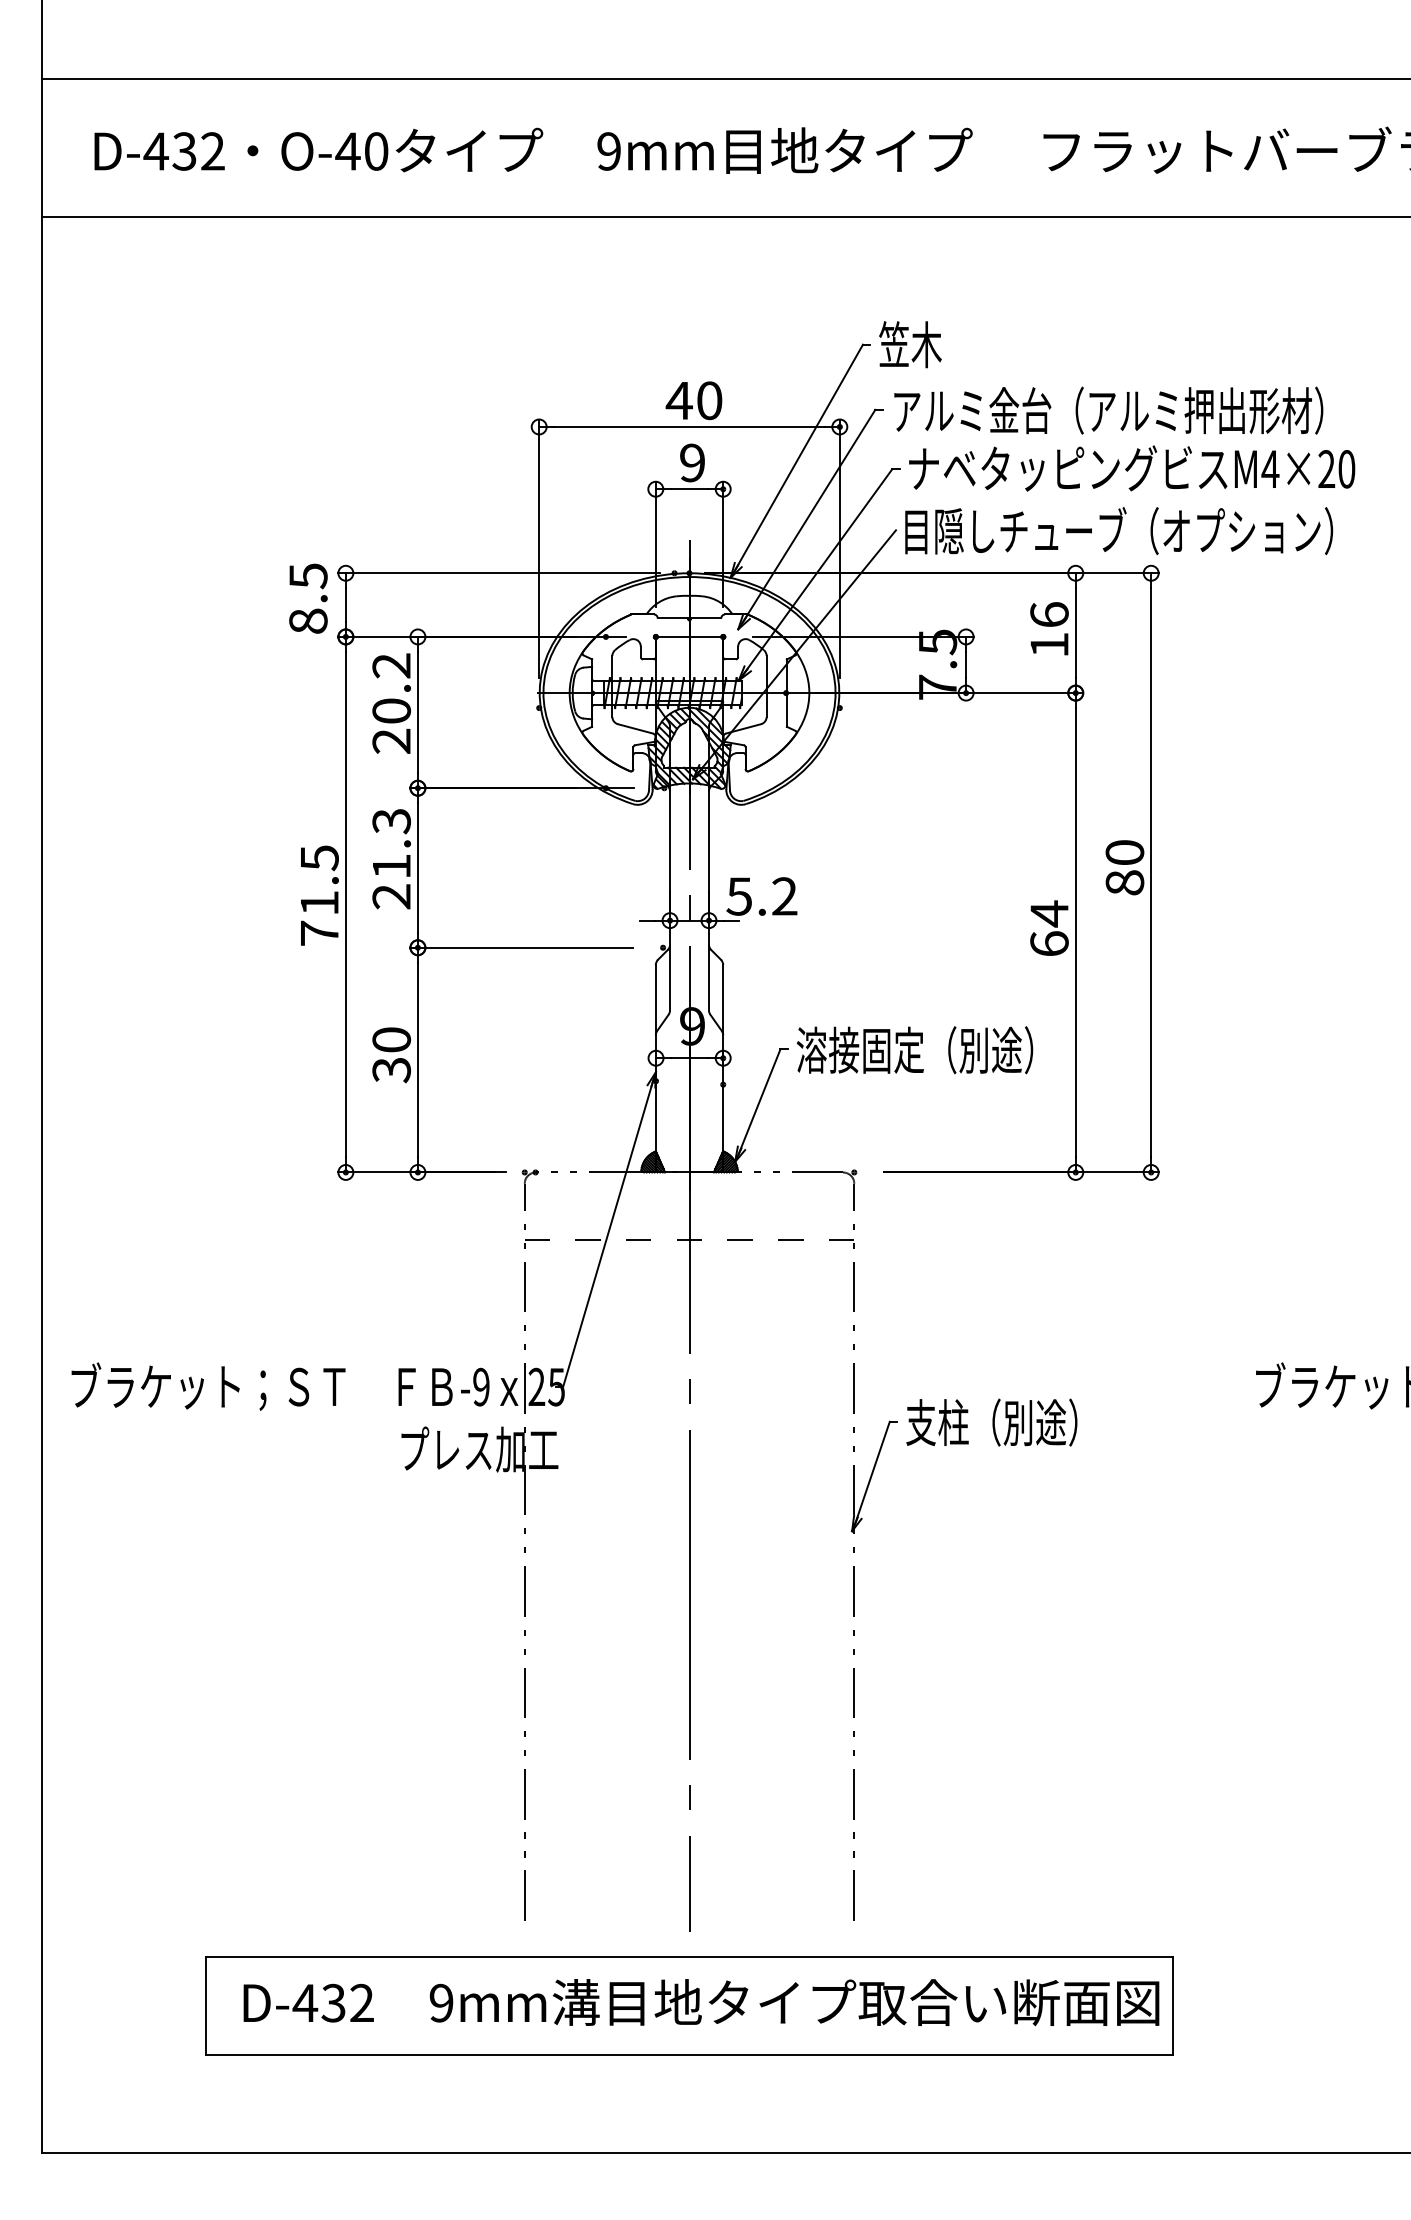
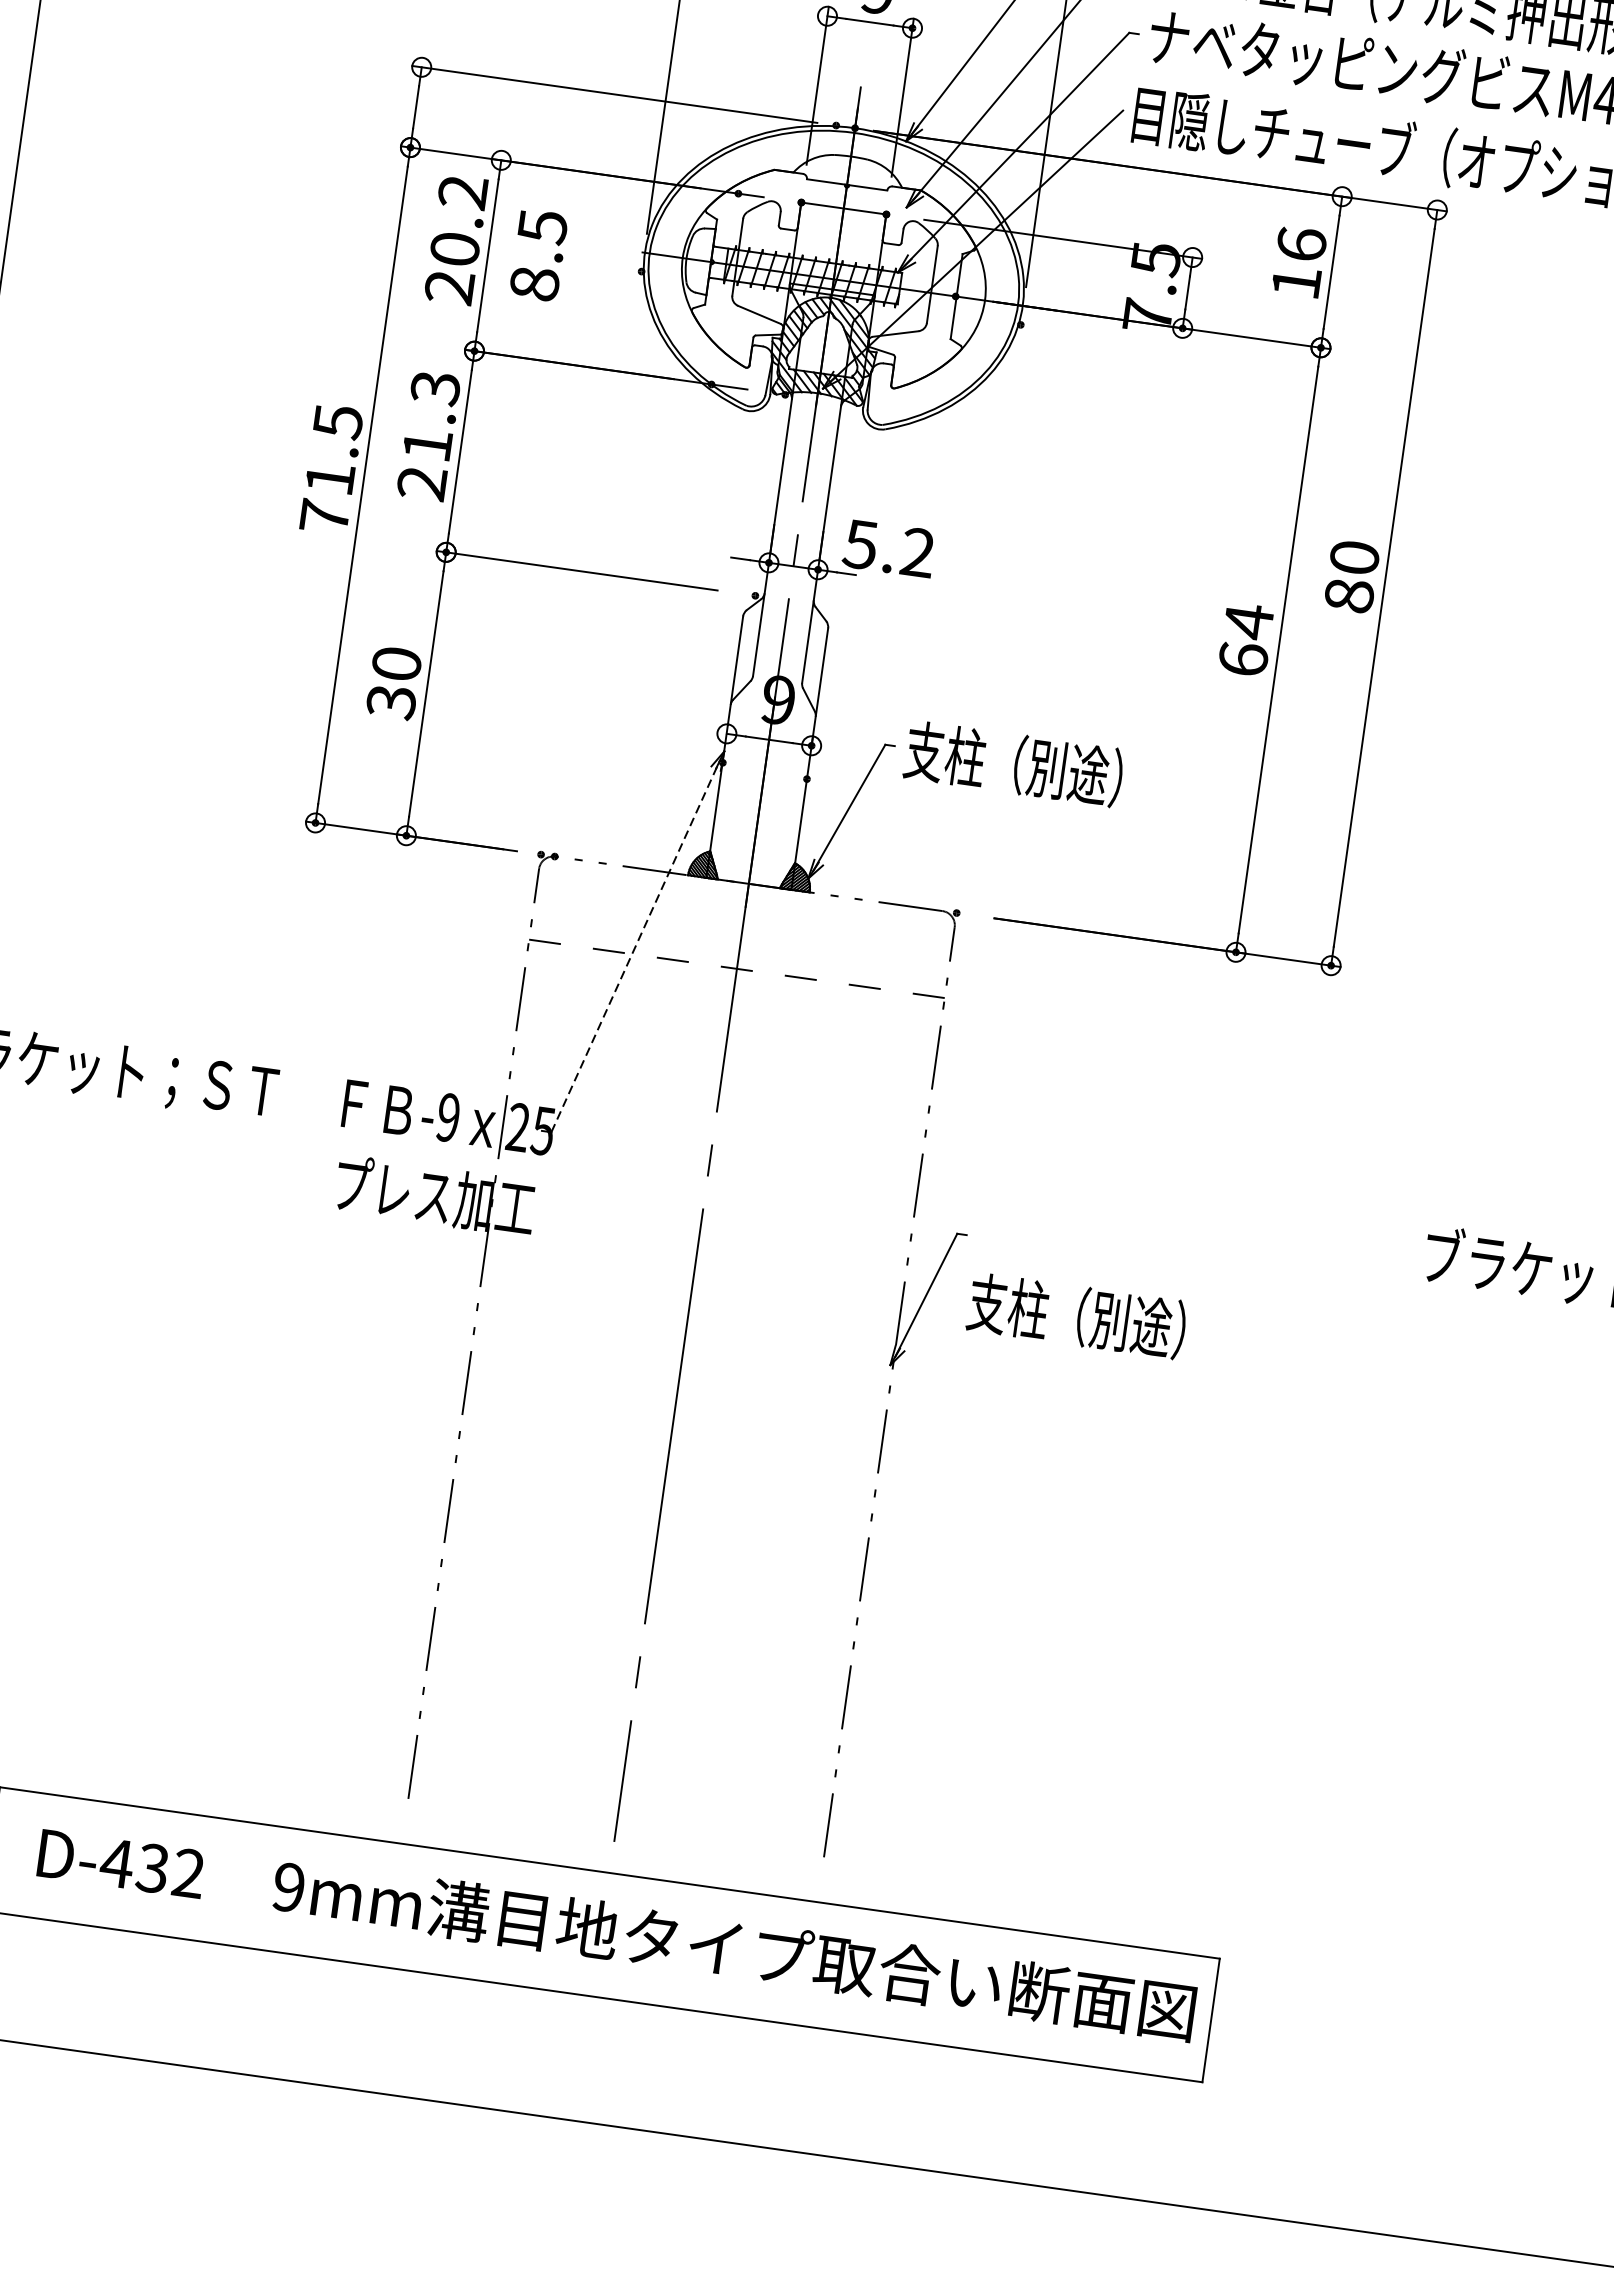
text: (308, 598) -> (538, 255), moved
text: (914, 1050) -> (1054, 769), 溶接固定（別途） -> 支柱（別途）
line: (608, 1232) -> (636, 945), solid -> dashed
text: (991, 1422) -> (1076, 1315), moved

